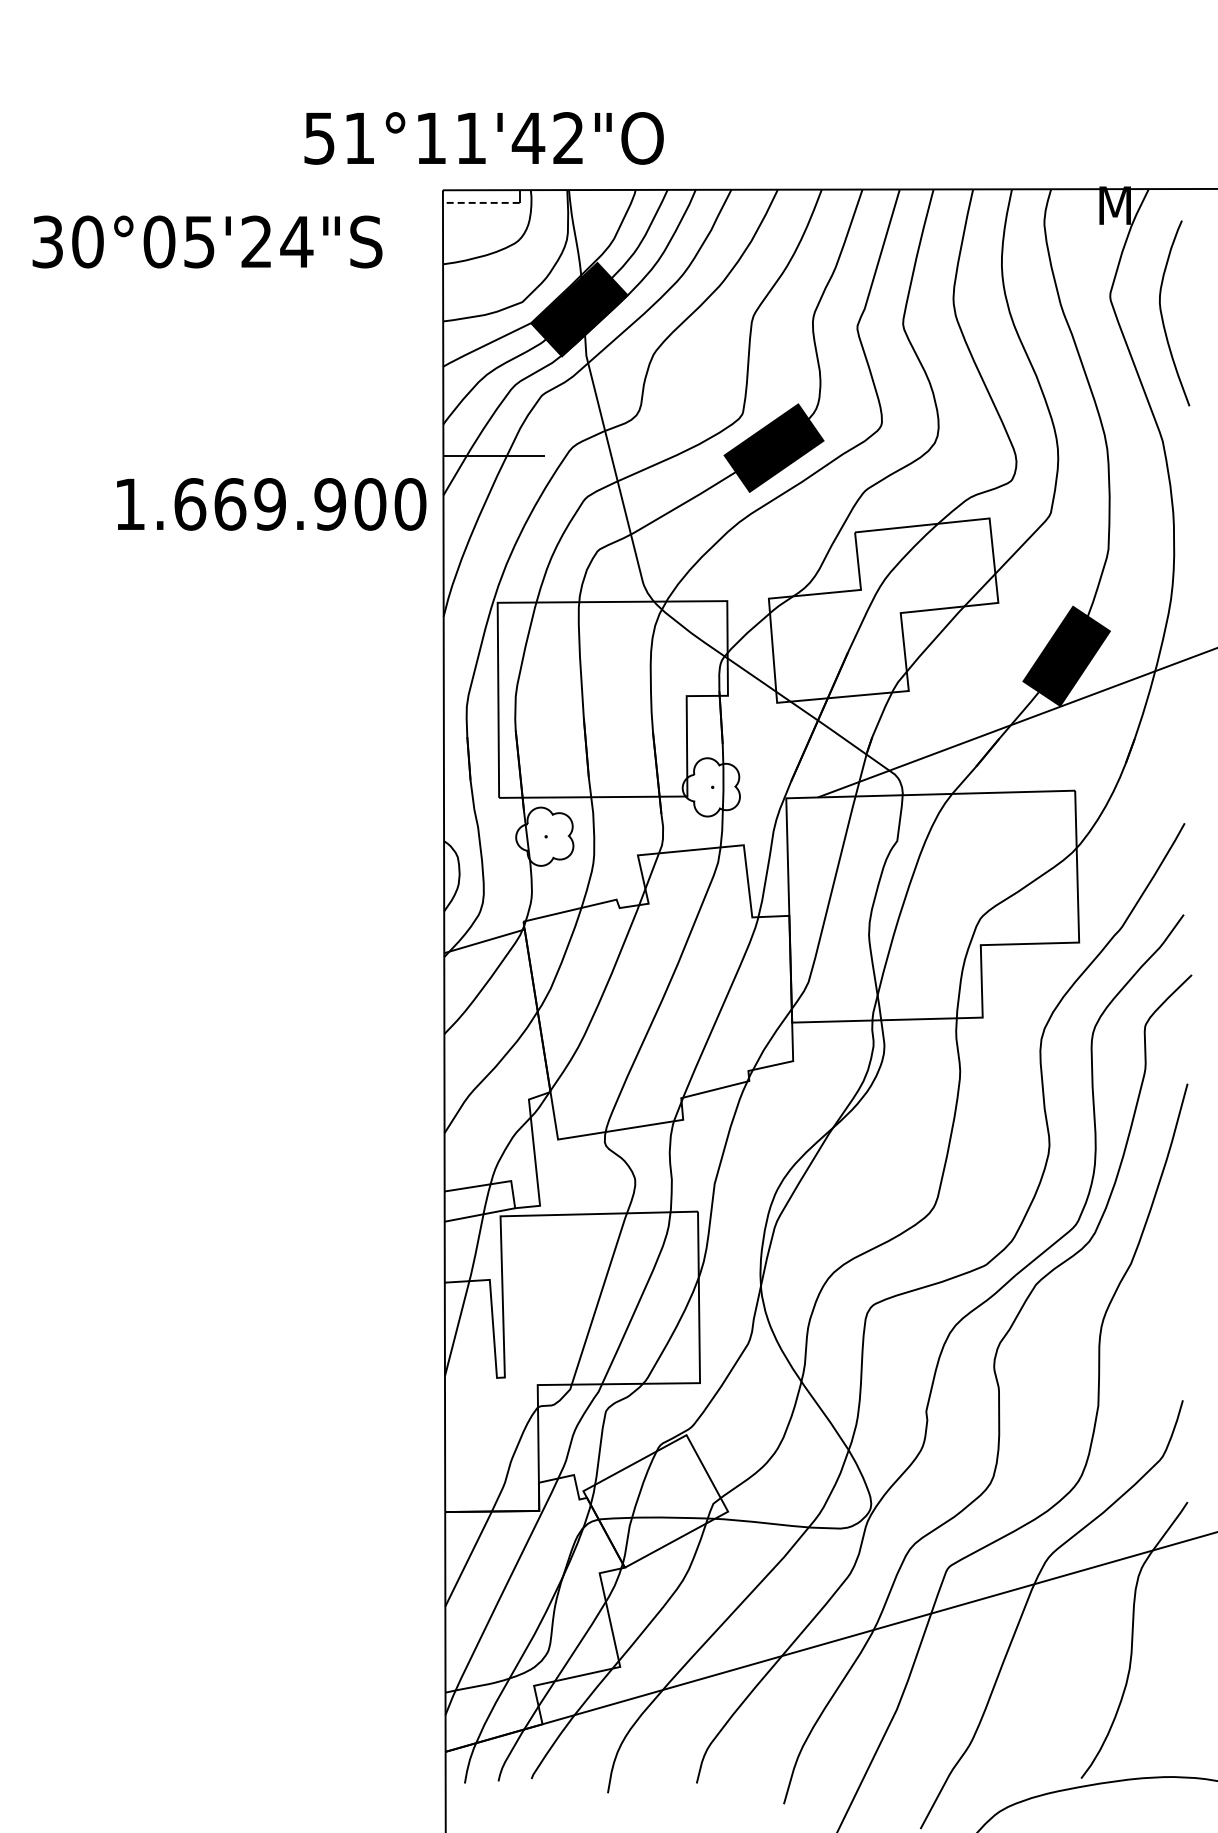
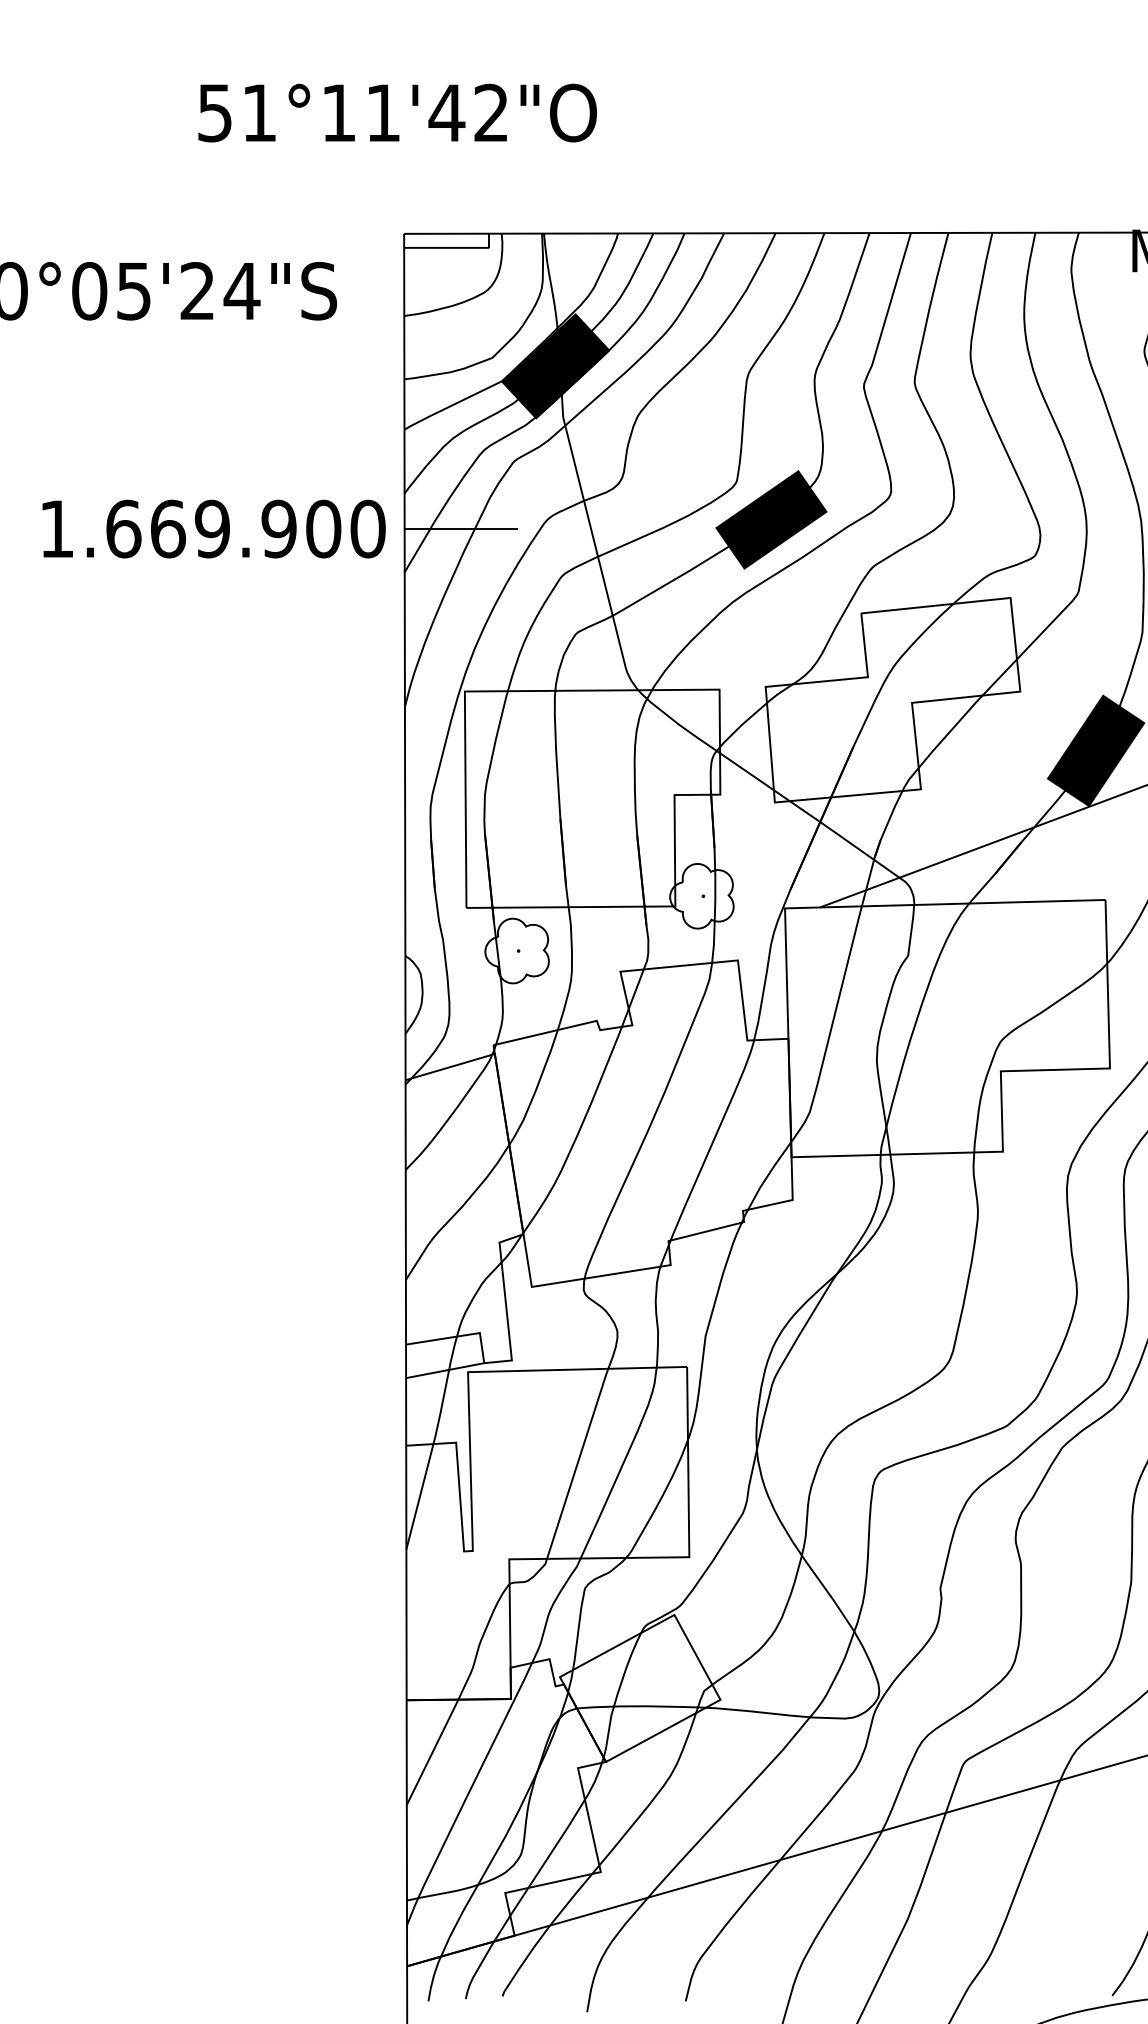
text: (483, 138) -> (396, 113), moved
line: (480, 202) -> (445, 247), dashed -> solid
text: (271, 504) -> (213, 529), moved

